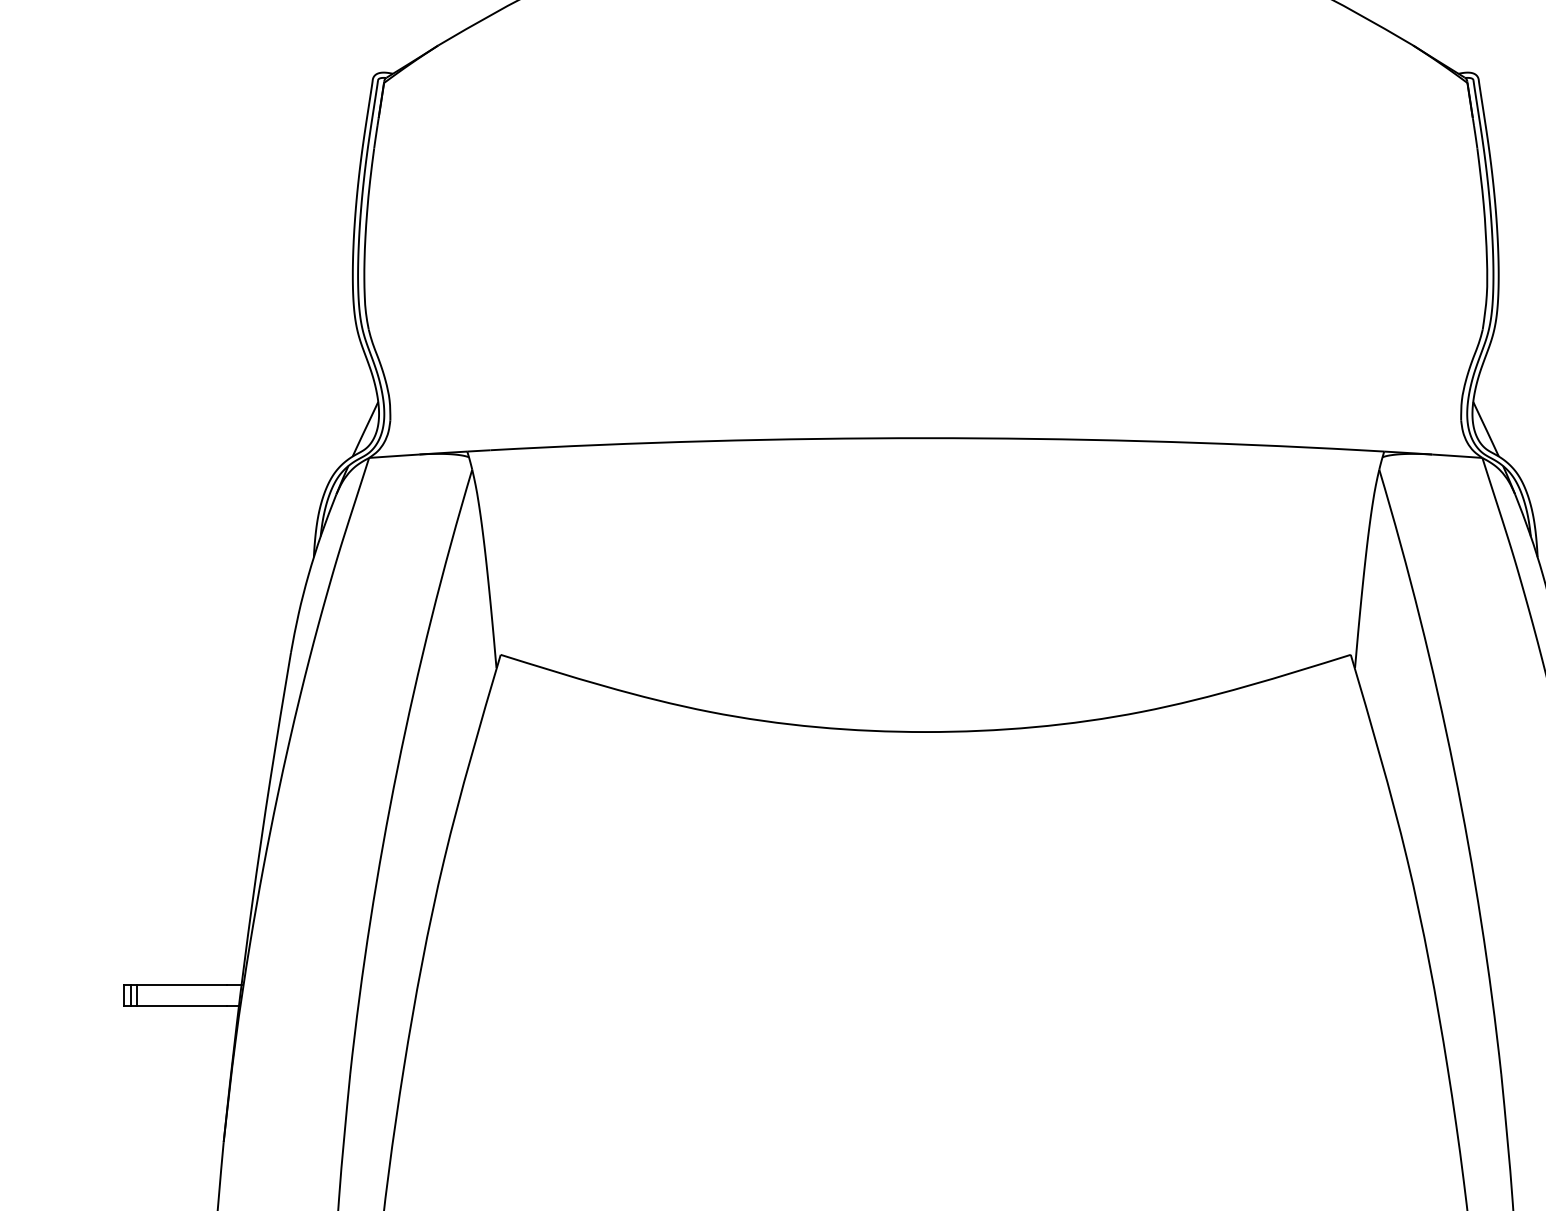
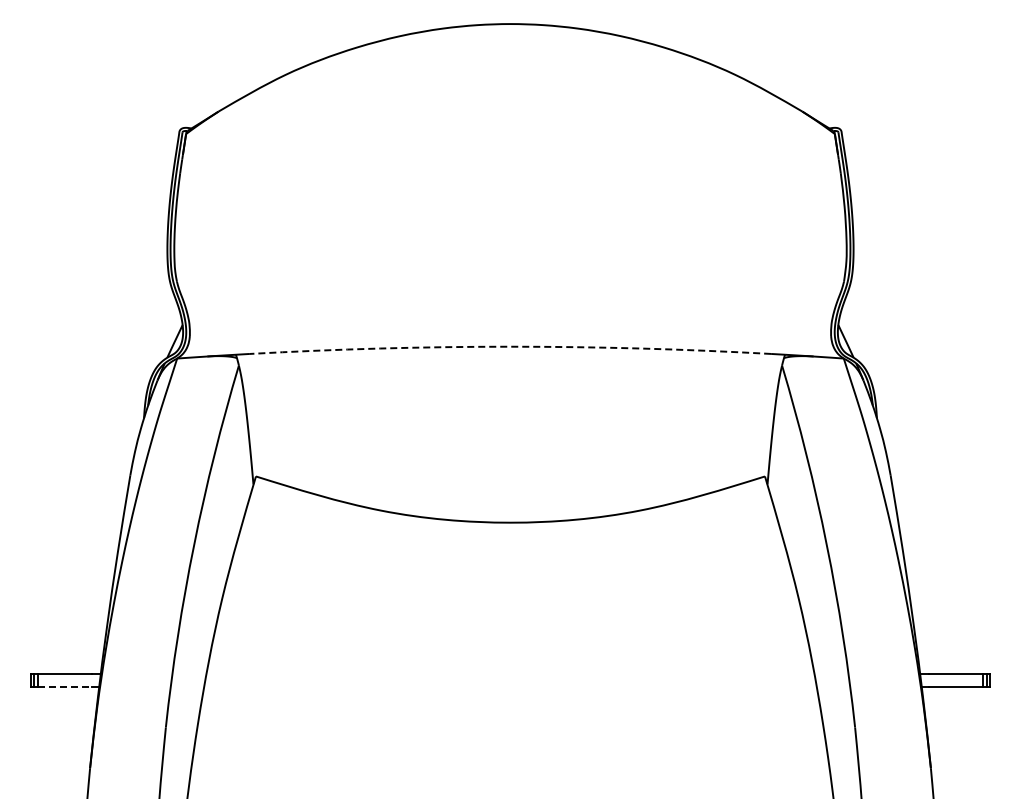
arc: (925, 437) -> (510, 346), solid -> dashed
line: (182, 1005) -> (65, 686), solid -> dashed

